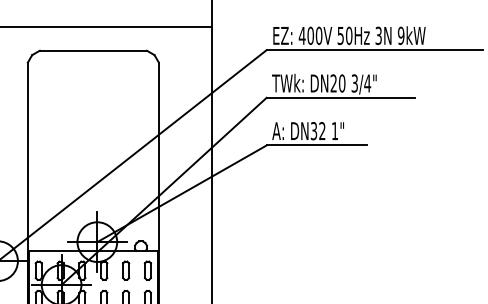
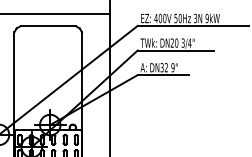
text: (334, 130) -> (172, 67), 1" -> 9"

